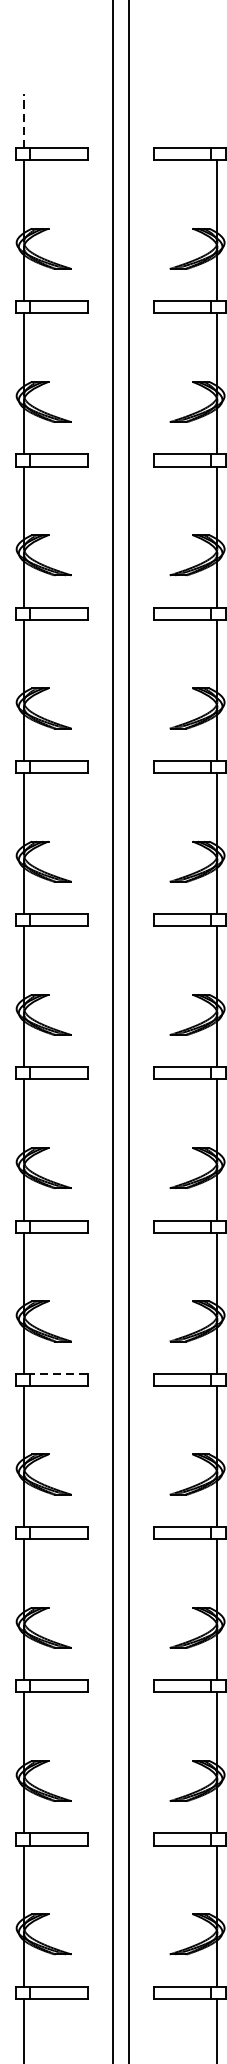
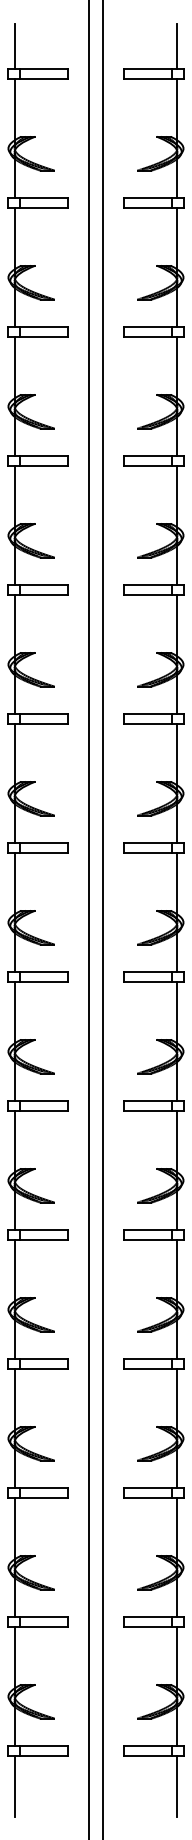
line: (217, 120) -> (177, 45), added
line: (23, 121) -> (14, 46), dashed -> solid
line: (58, 1373) -> (43, 1100), dashed -> solid

